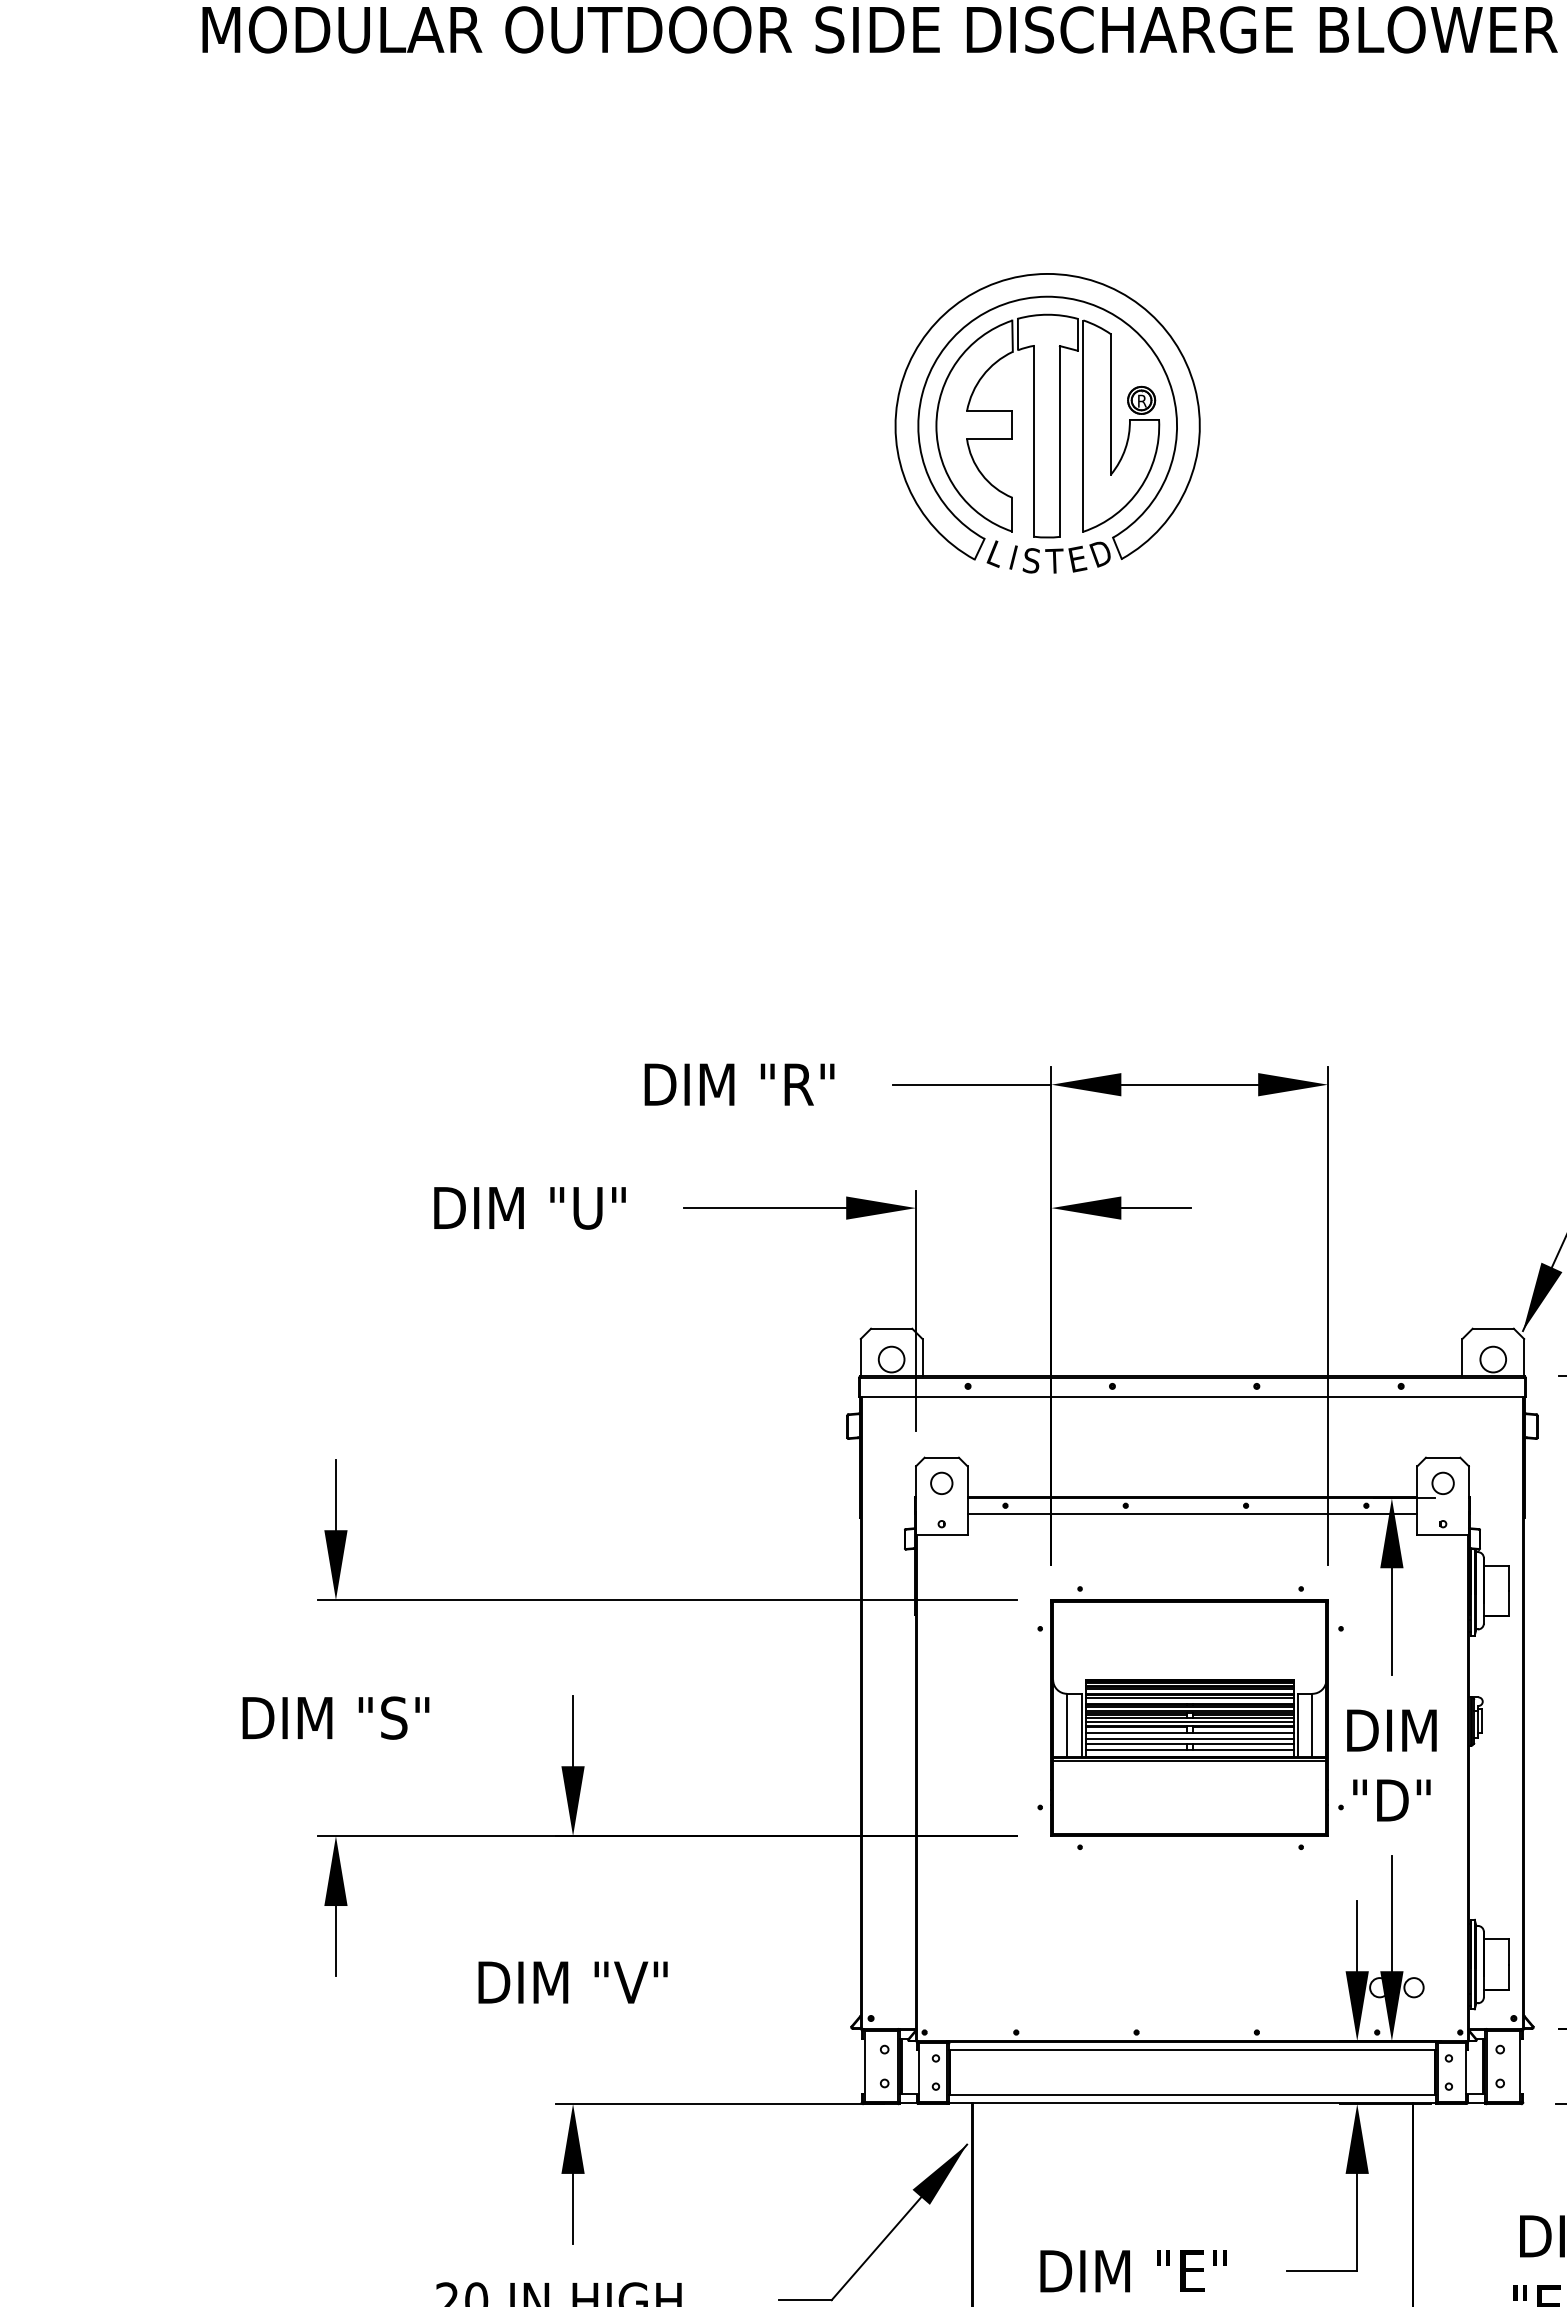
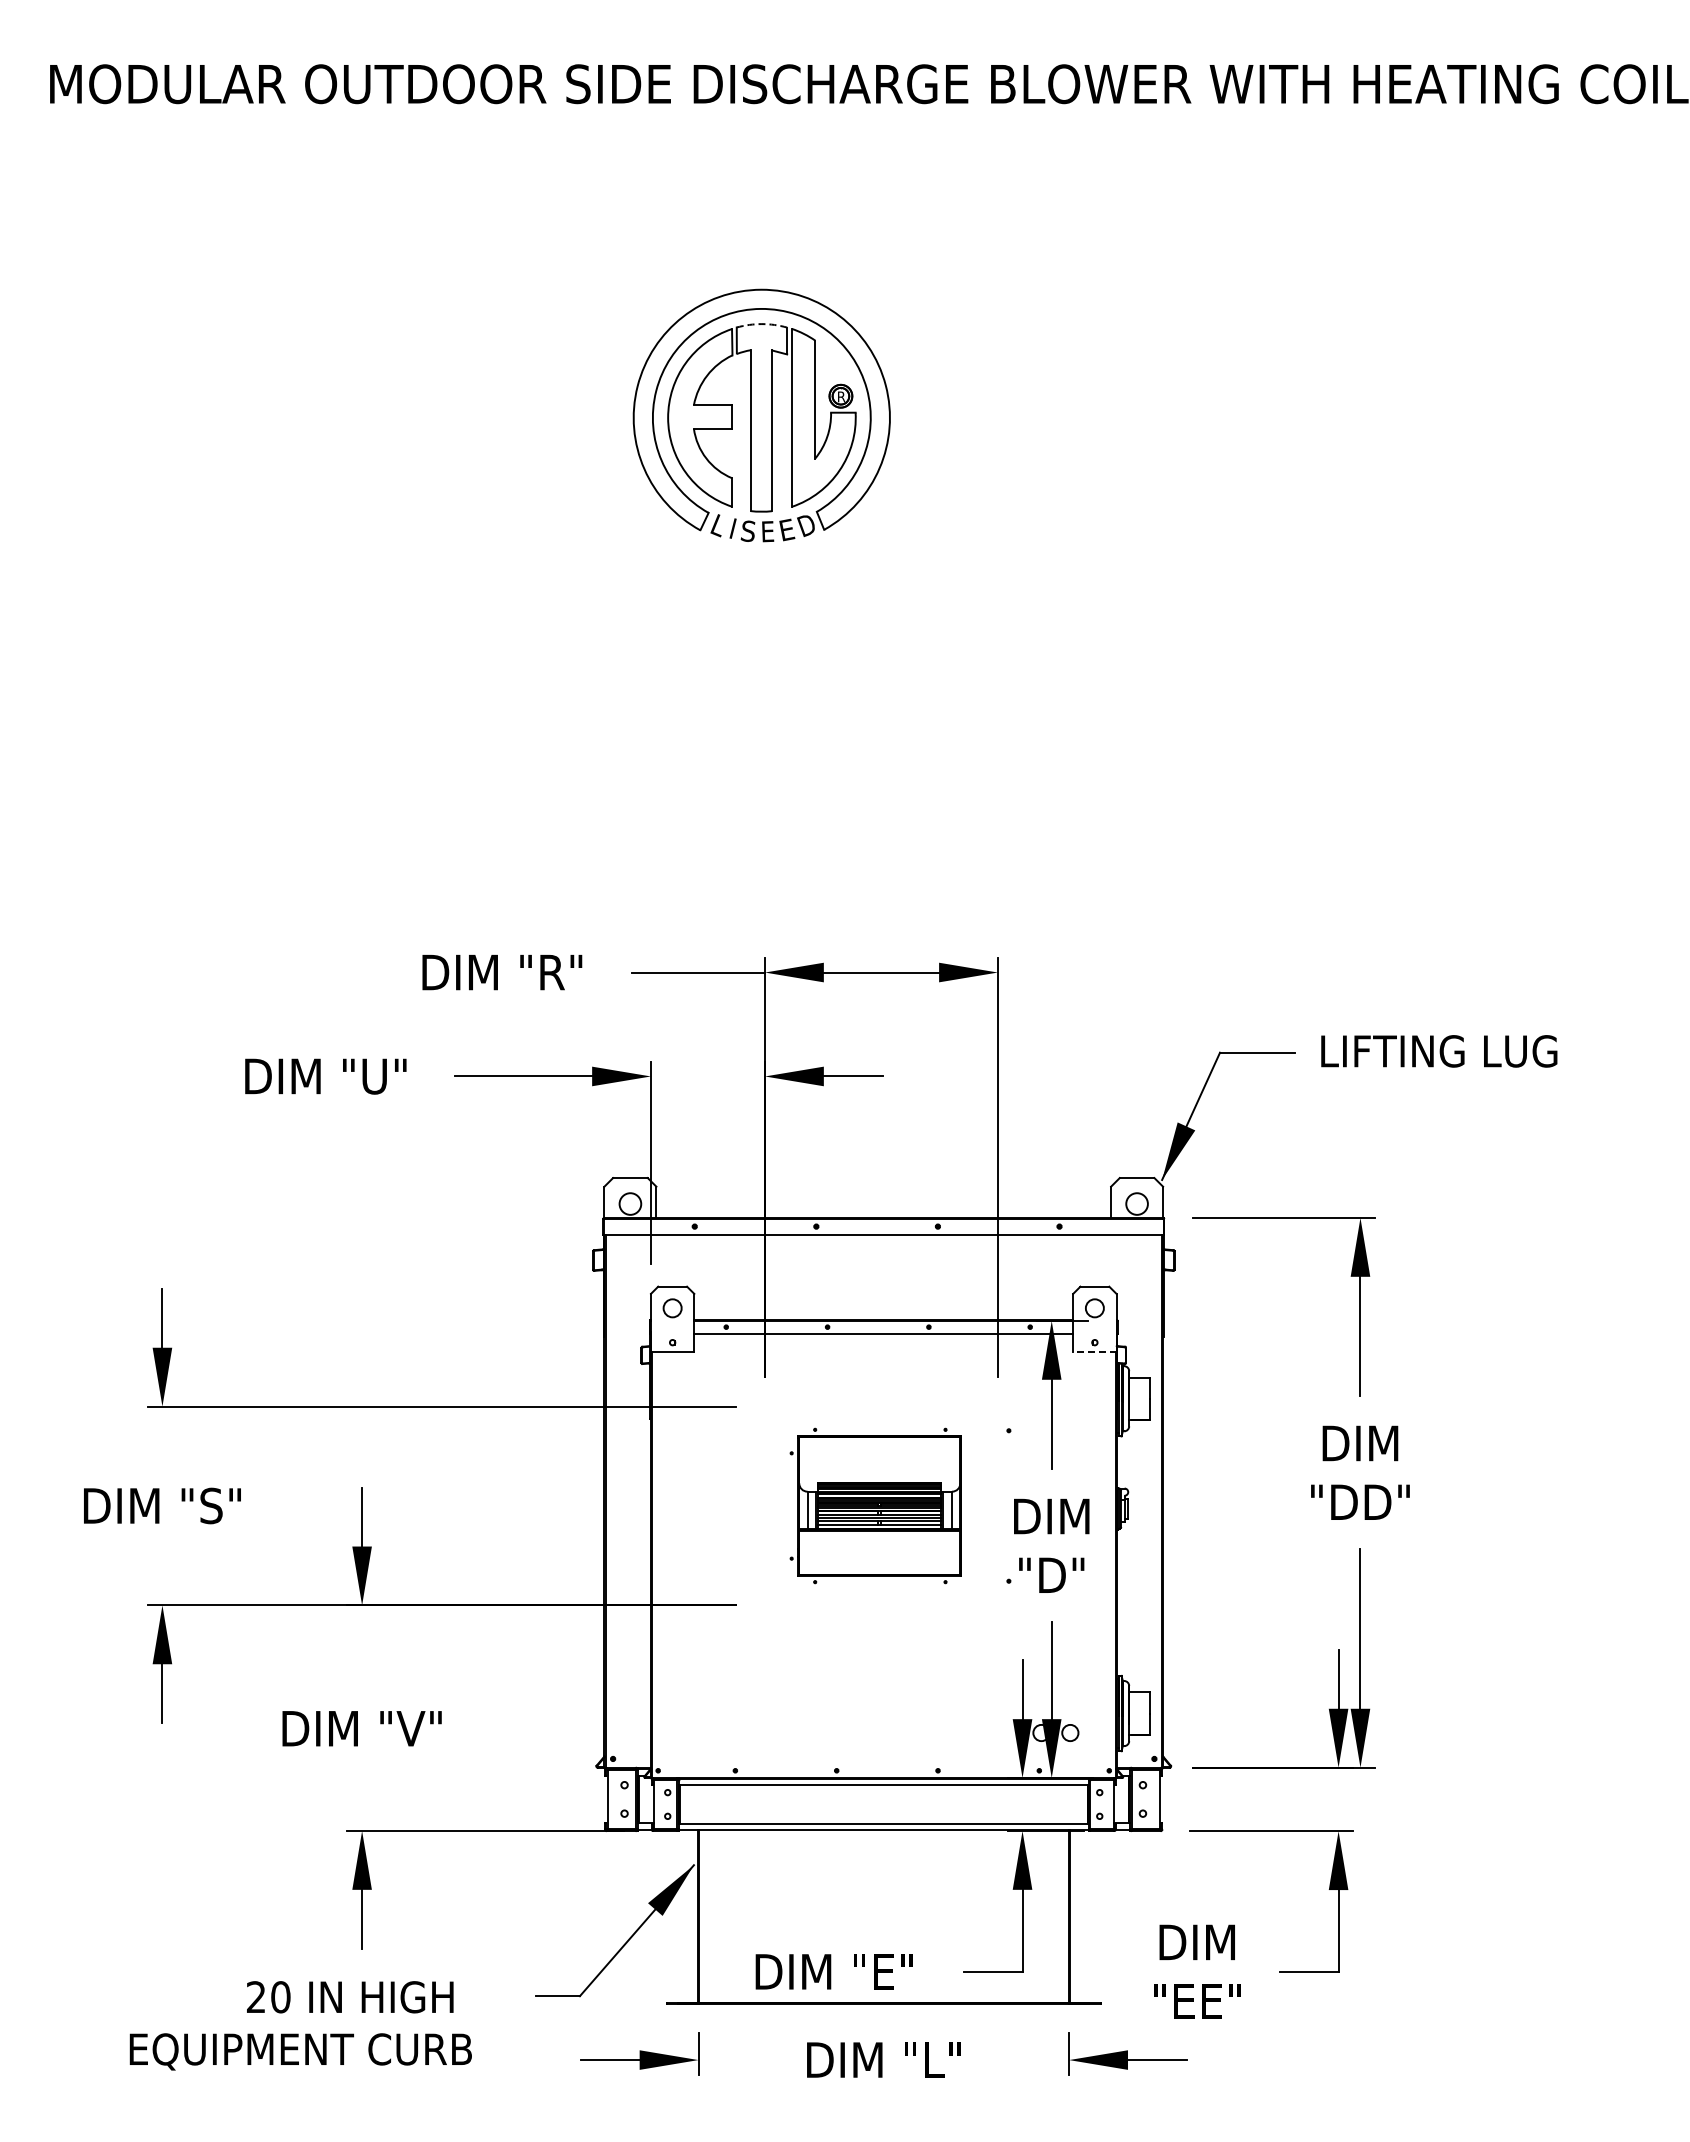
arc: (1047, 315) -> (761, 324), solid -> dashed
text: (1054, 561) -> (767, 531), T -> E
line: (1442, 1534) -> (1094, 1351), solid -> dashed
part: (1182, 1717) -> (875, 1505), size x0.7

